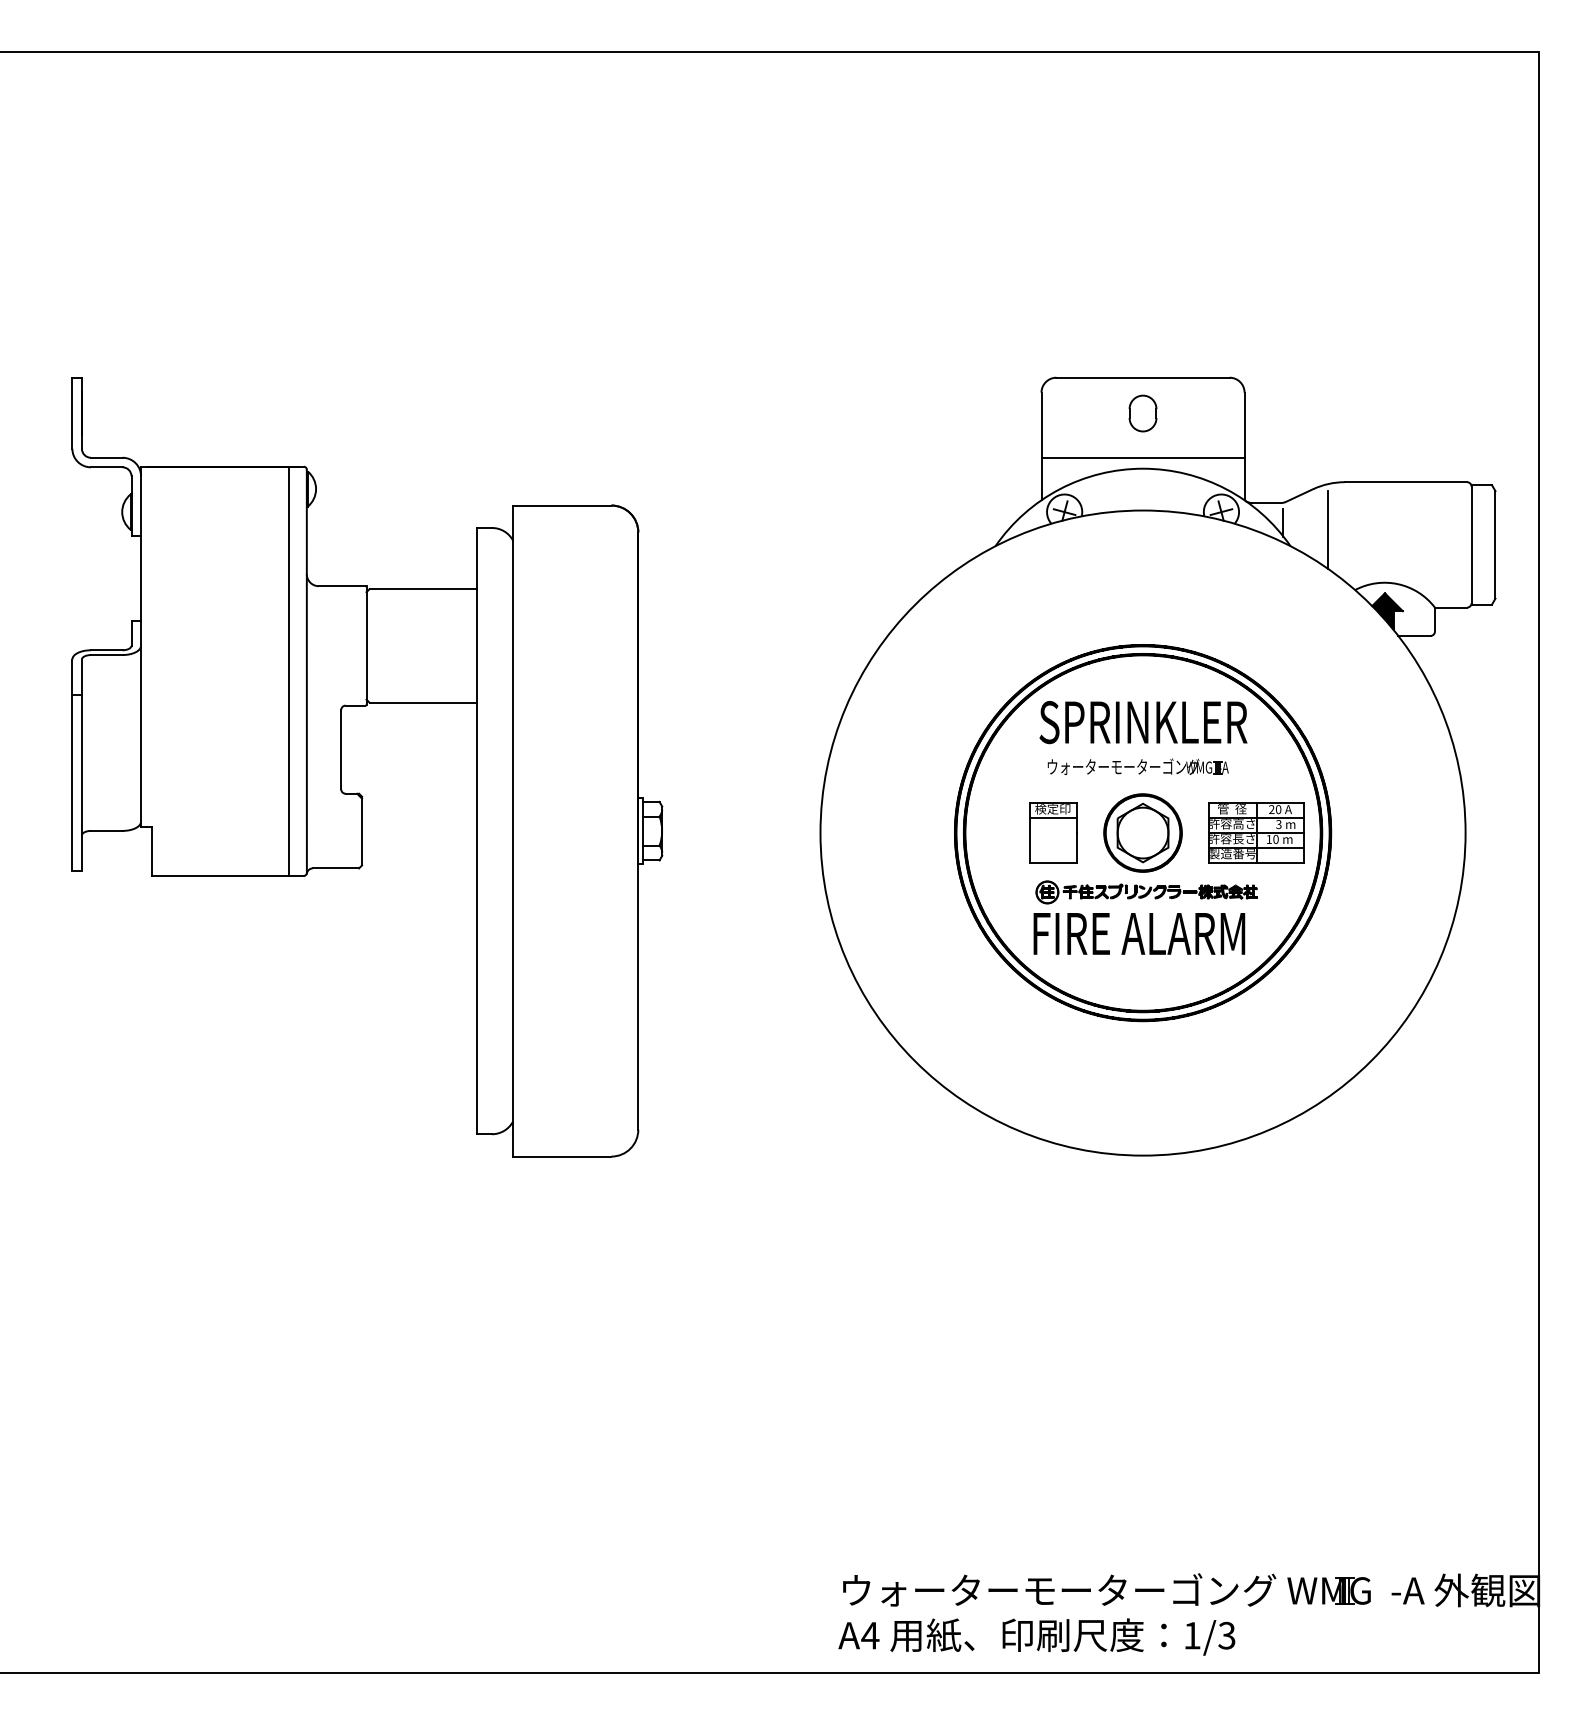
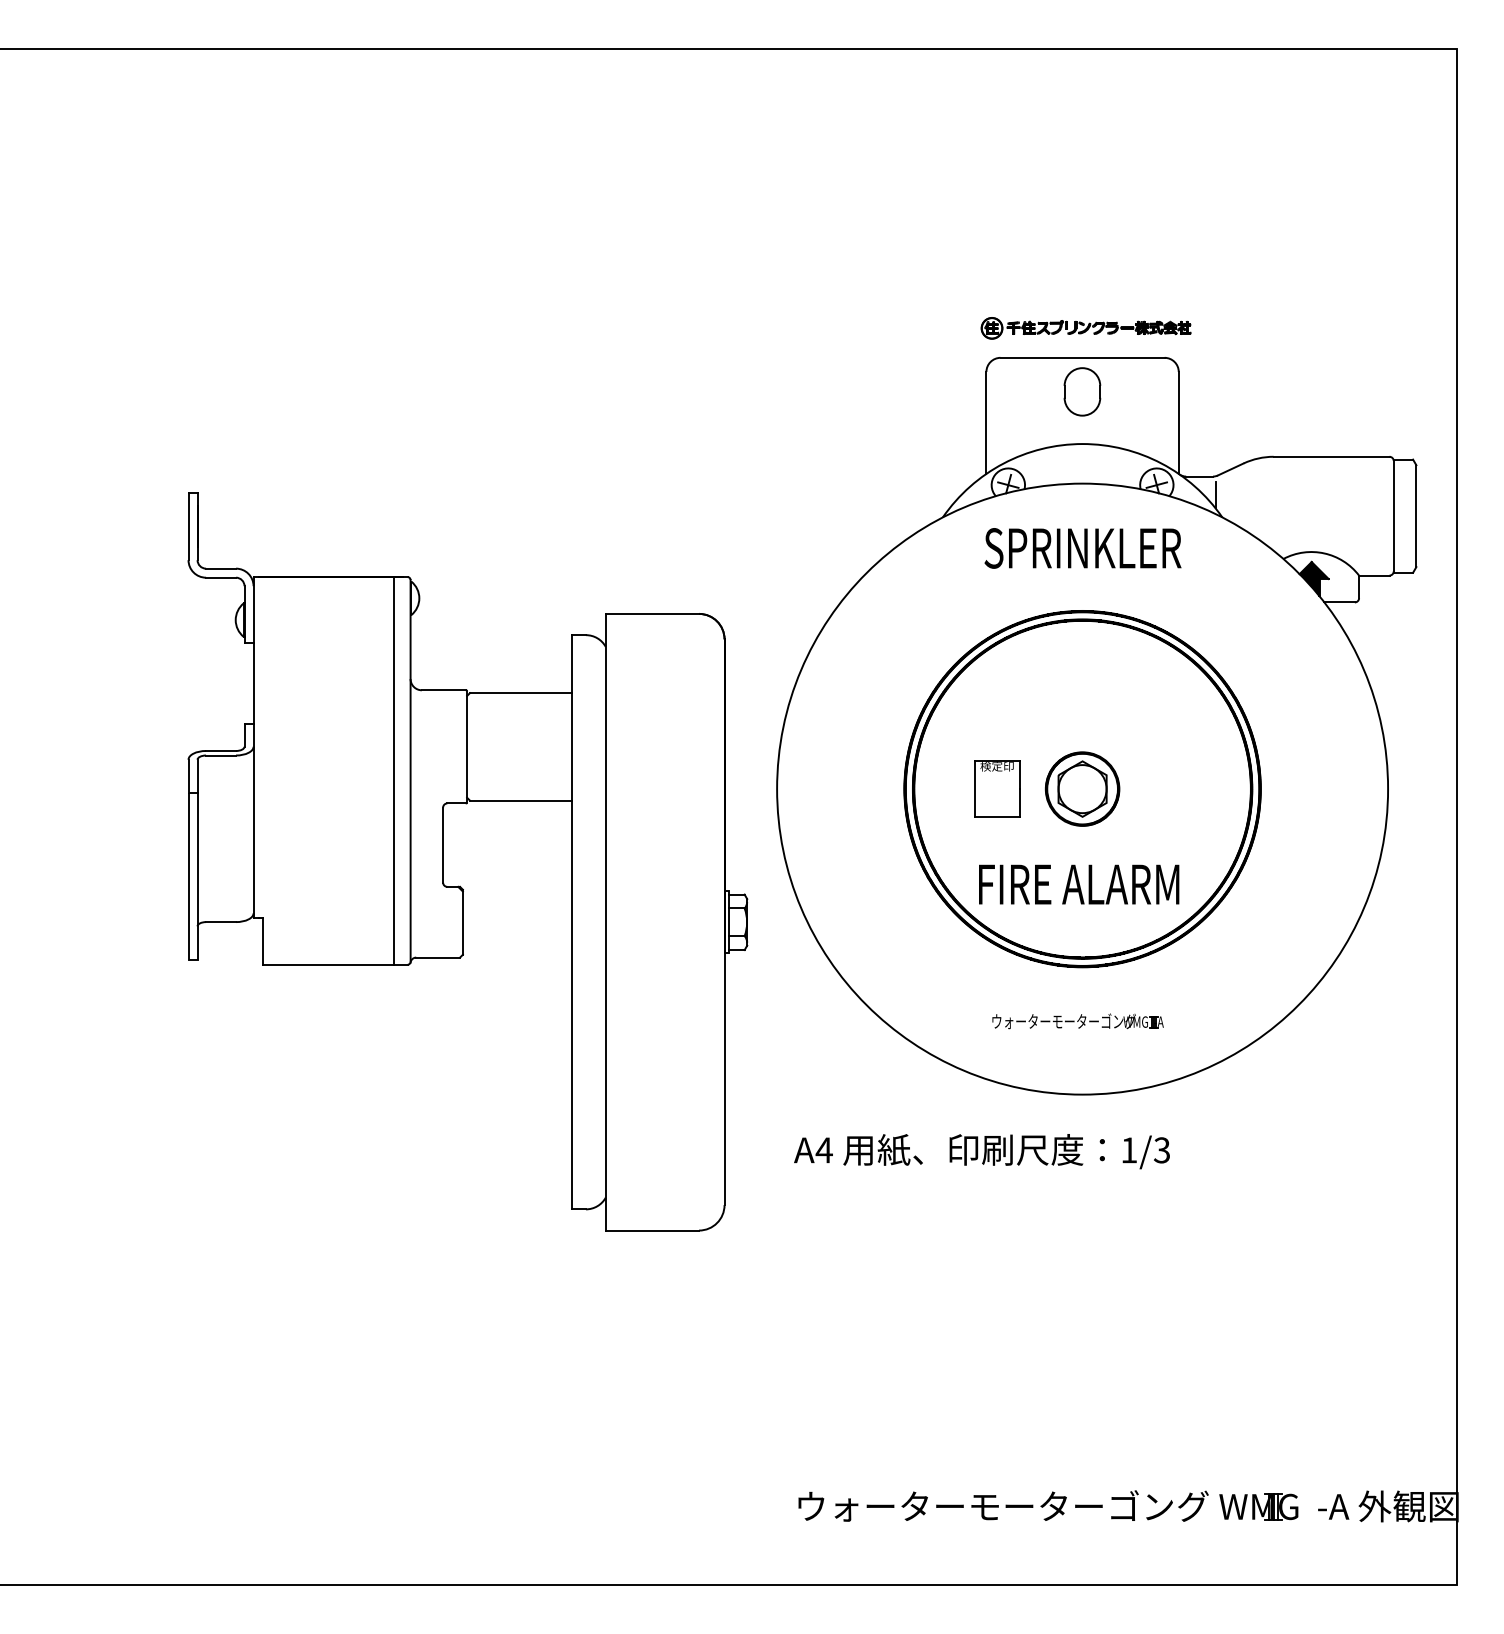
part: (1142, 413) -> (1082, 391), size x1.4
line: (1142, 457) -> (1082, 433), removed
line: (1328, 529) -> (1258, 501), removed
text: (1142, 722) -> (1082, 548), moved
part: (341, 766) -> (443, 861), moved
part: (1137, 766) -> (1077, 1021), moved
line: (1053, 817) -> (997, 774), removed
part: (1255, 832) -> (1189, 788), removed
part: (1146, 892) -> (1085, 328), moved
text: (1036, 1636) -> (981, 1151), moved

